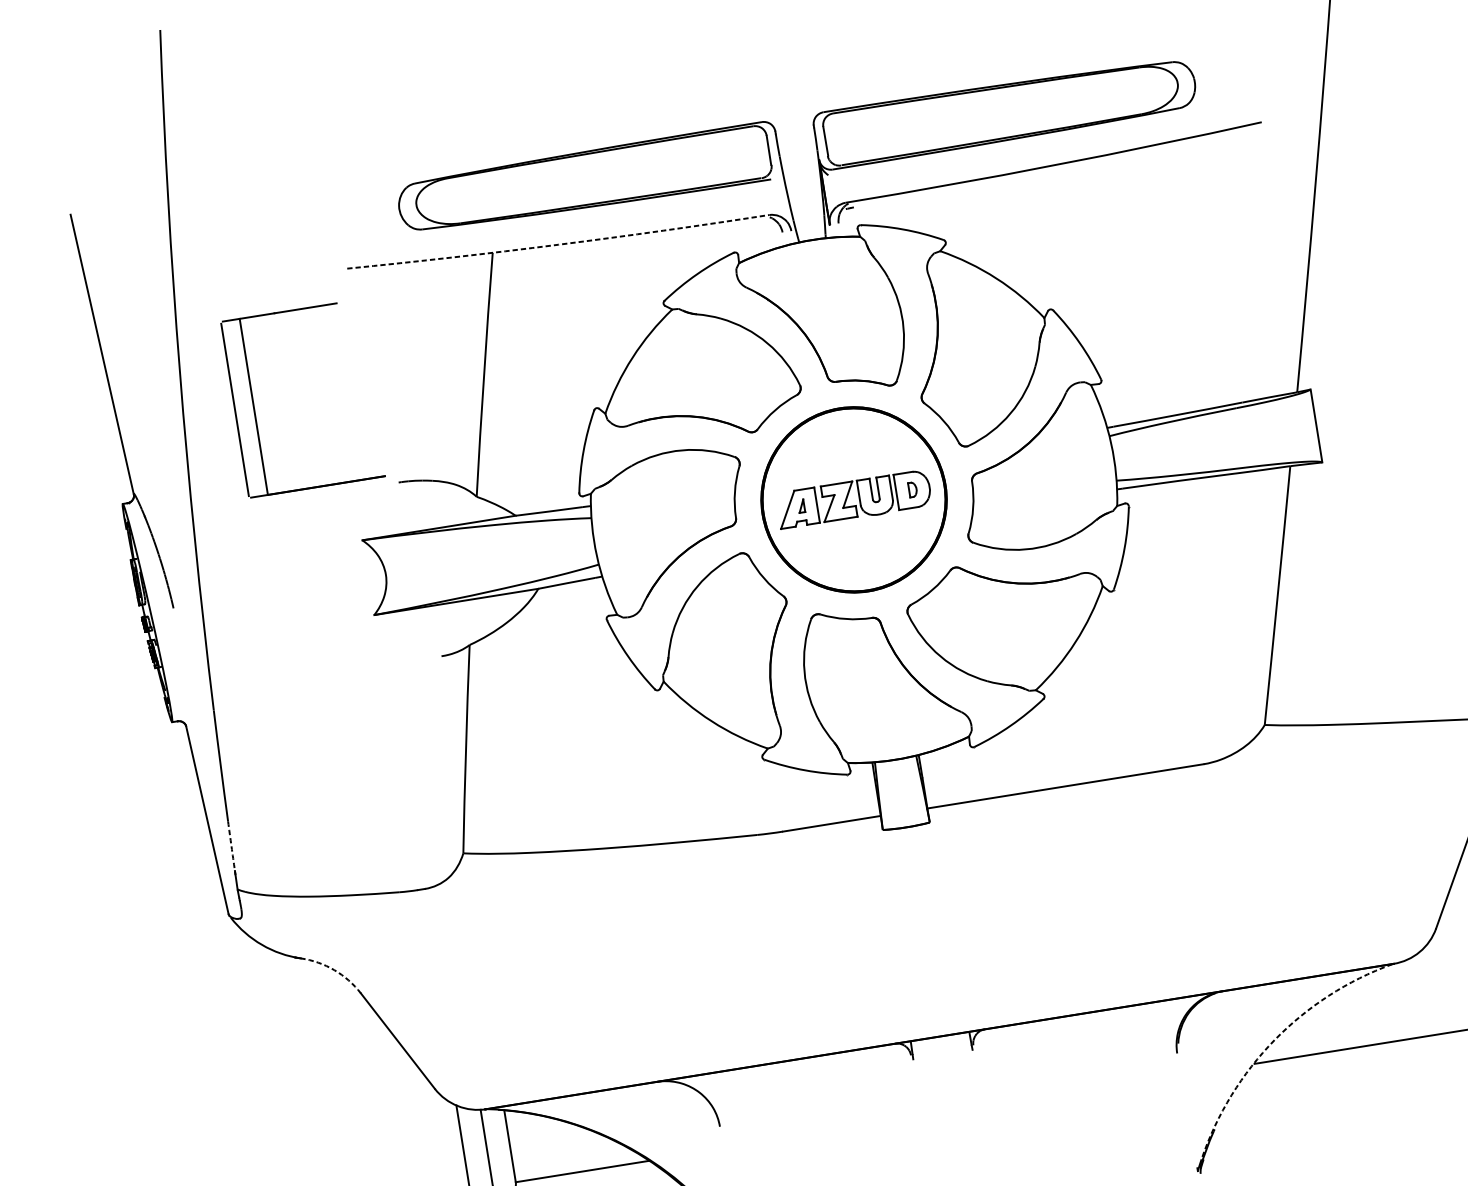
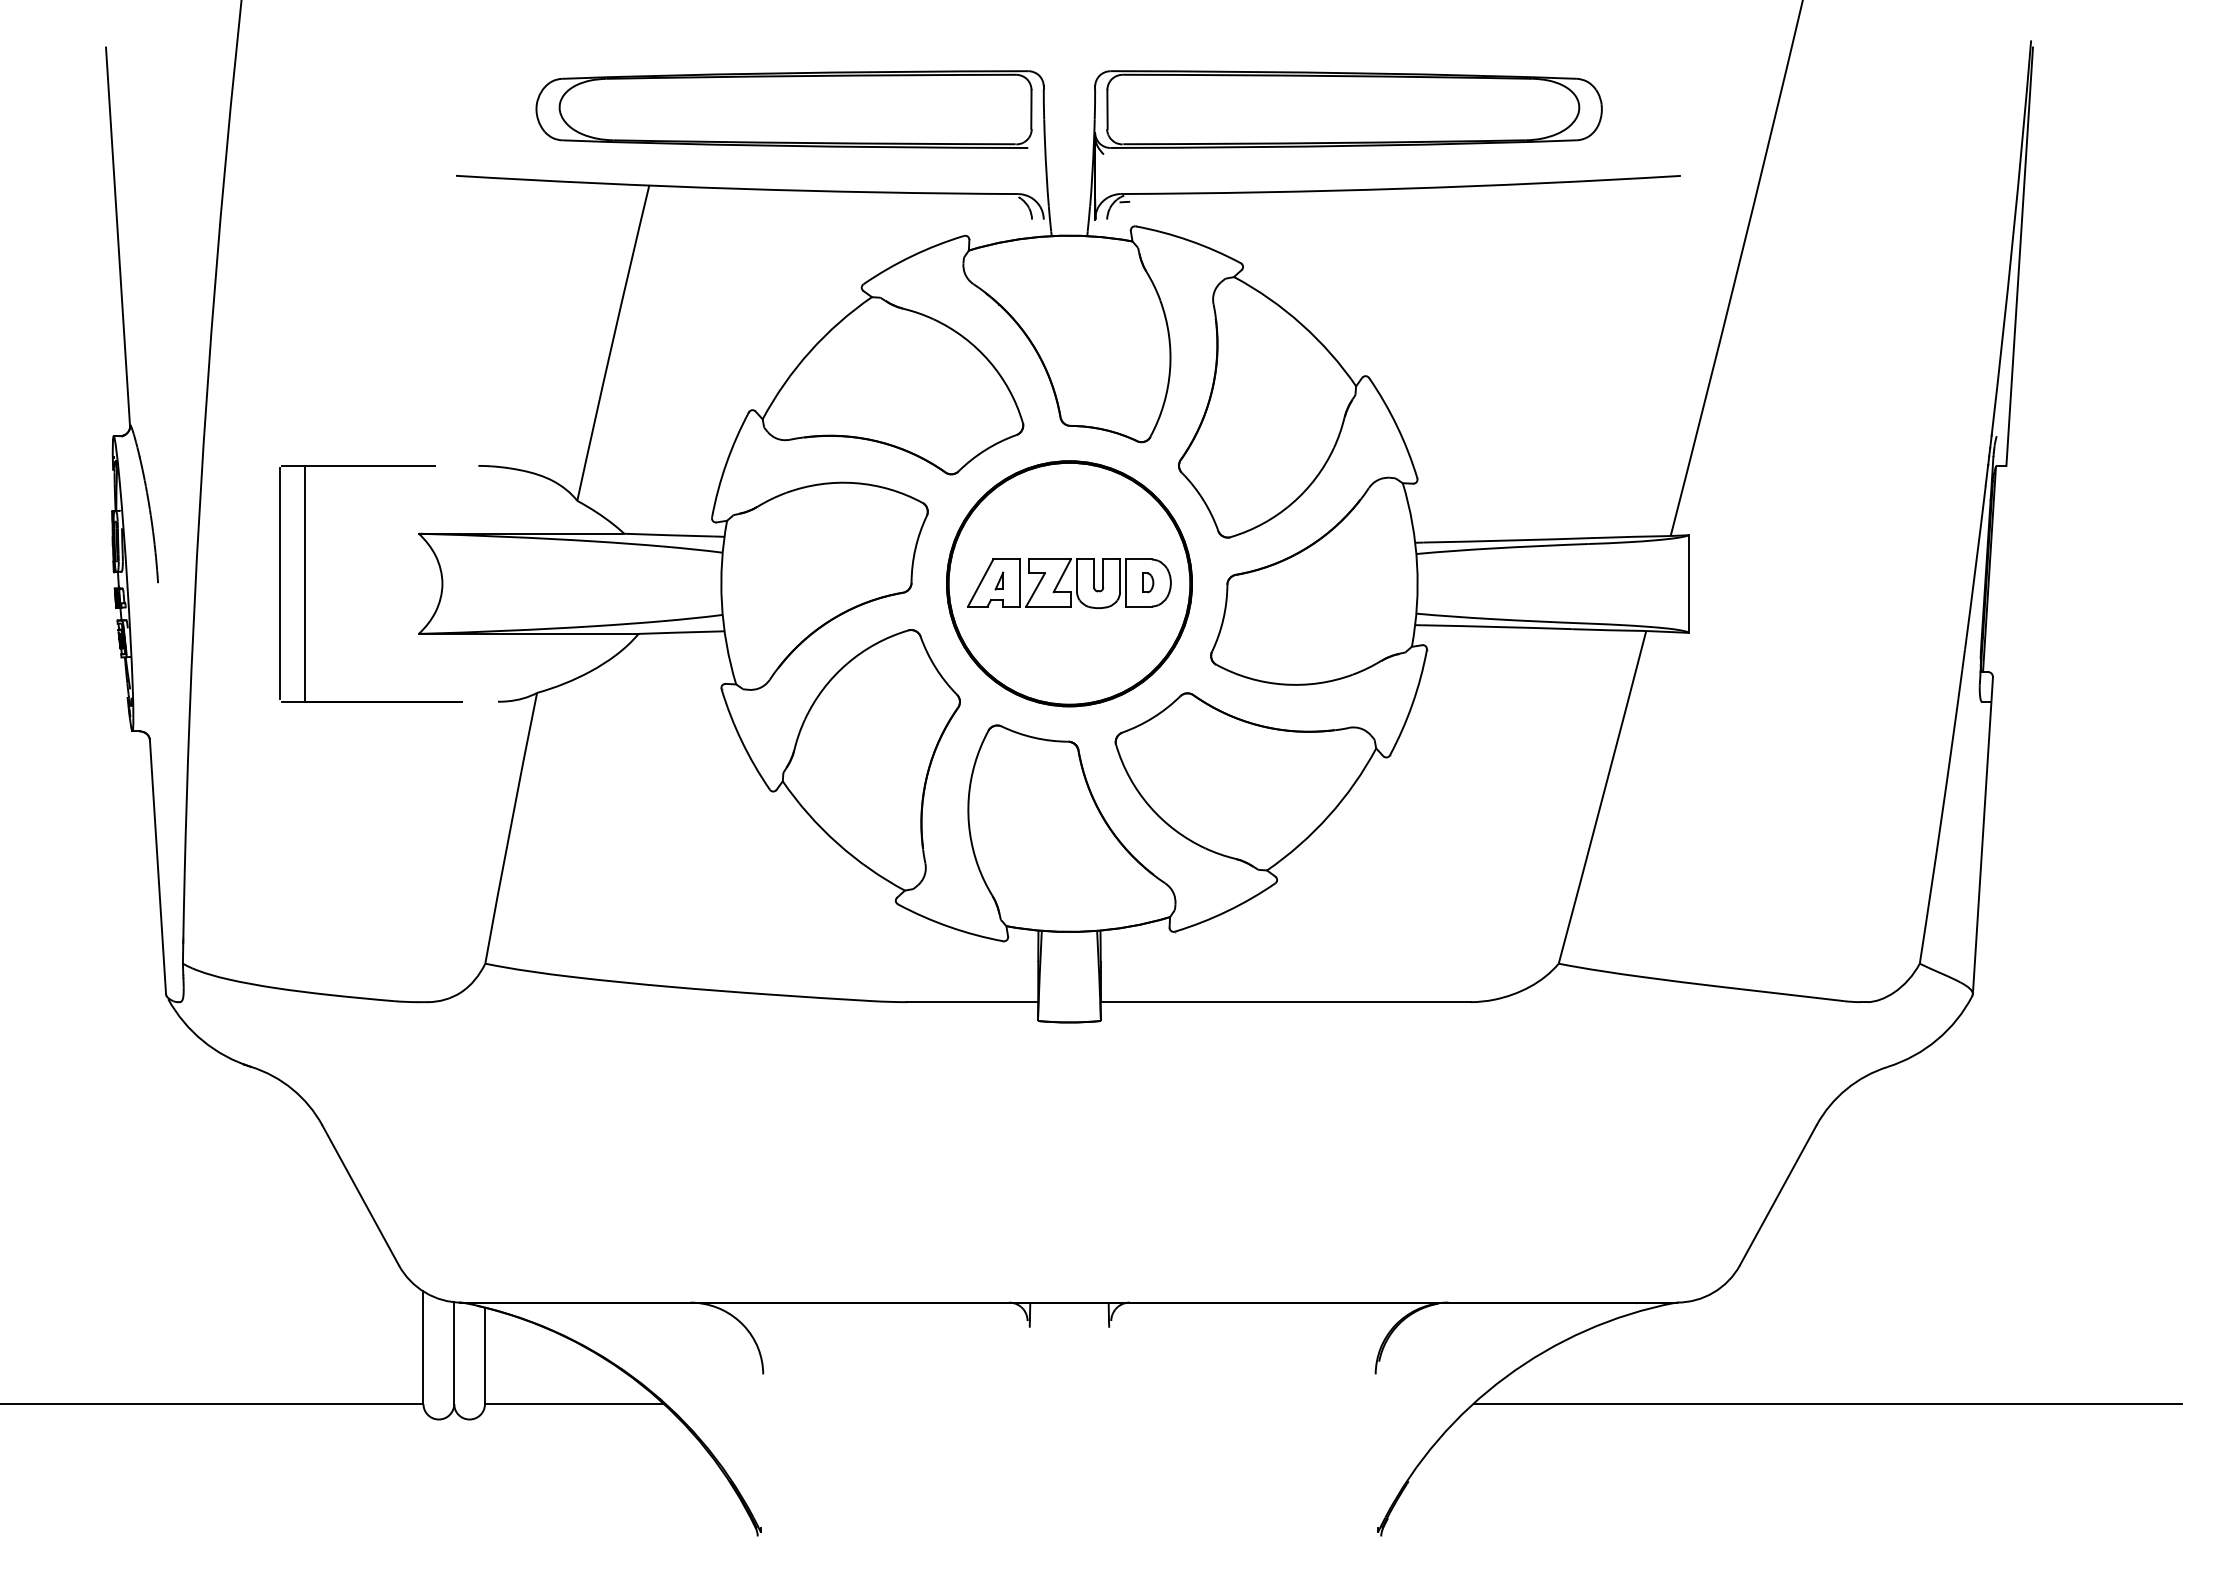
arc: (558, 244) -> (736, 188), dashed -> solid
part: (254, 406) -> (305, 583), moved
arc: (231, 846) -> (183, 906), dashed -> solid
arc: (334, 970) -> (292, 1089), dashed -> solid
arc: (1274, 1040) -> (1505, 1377), dashed -> solid

